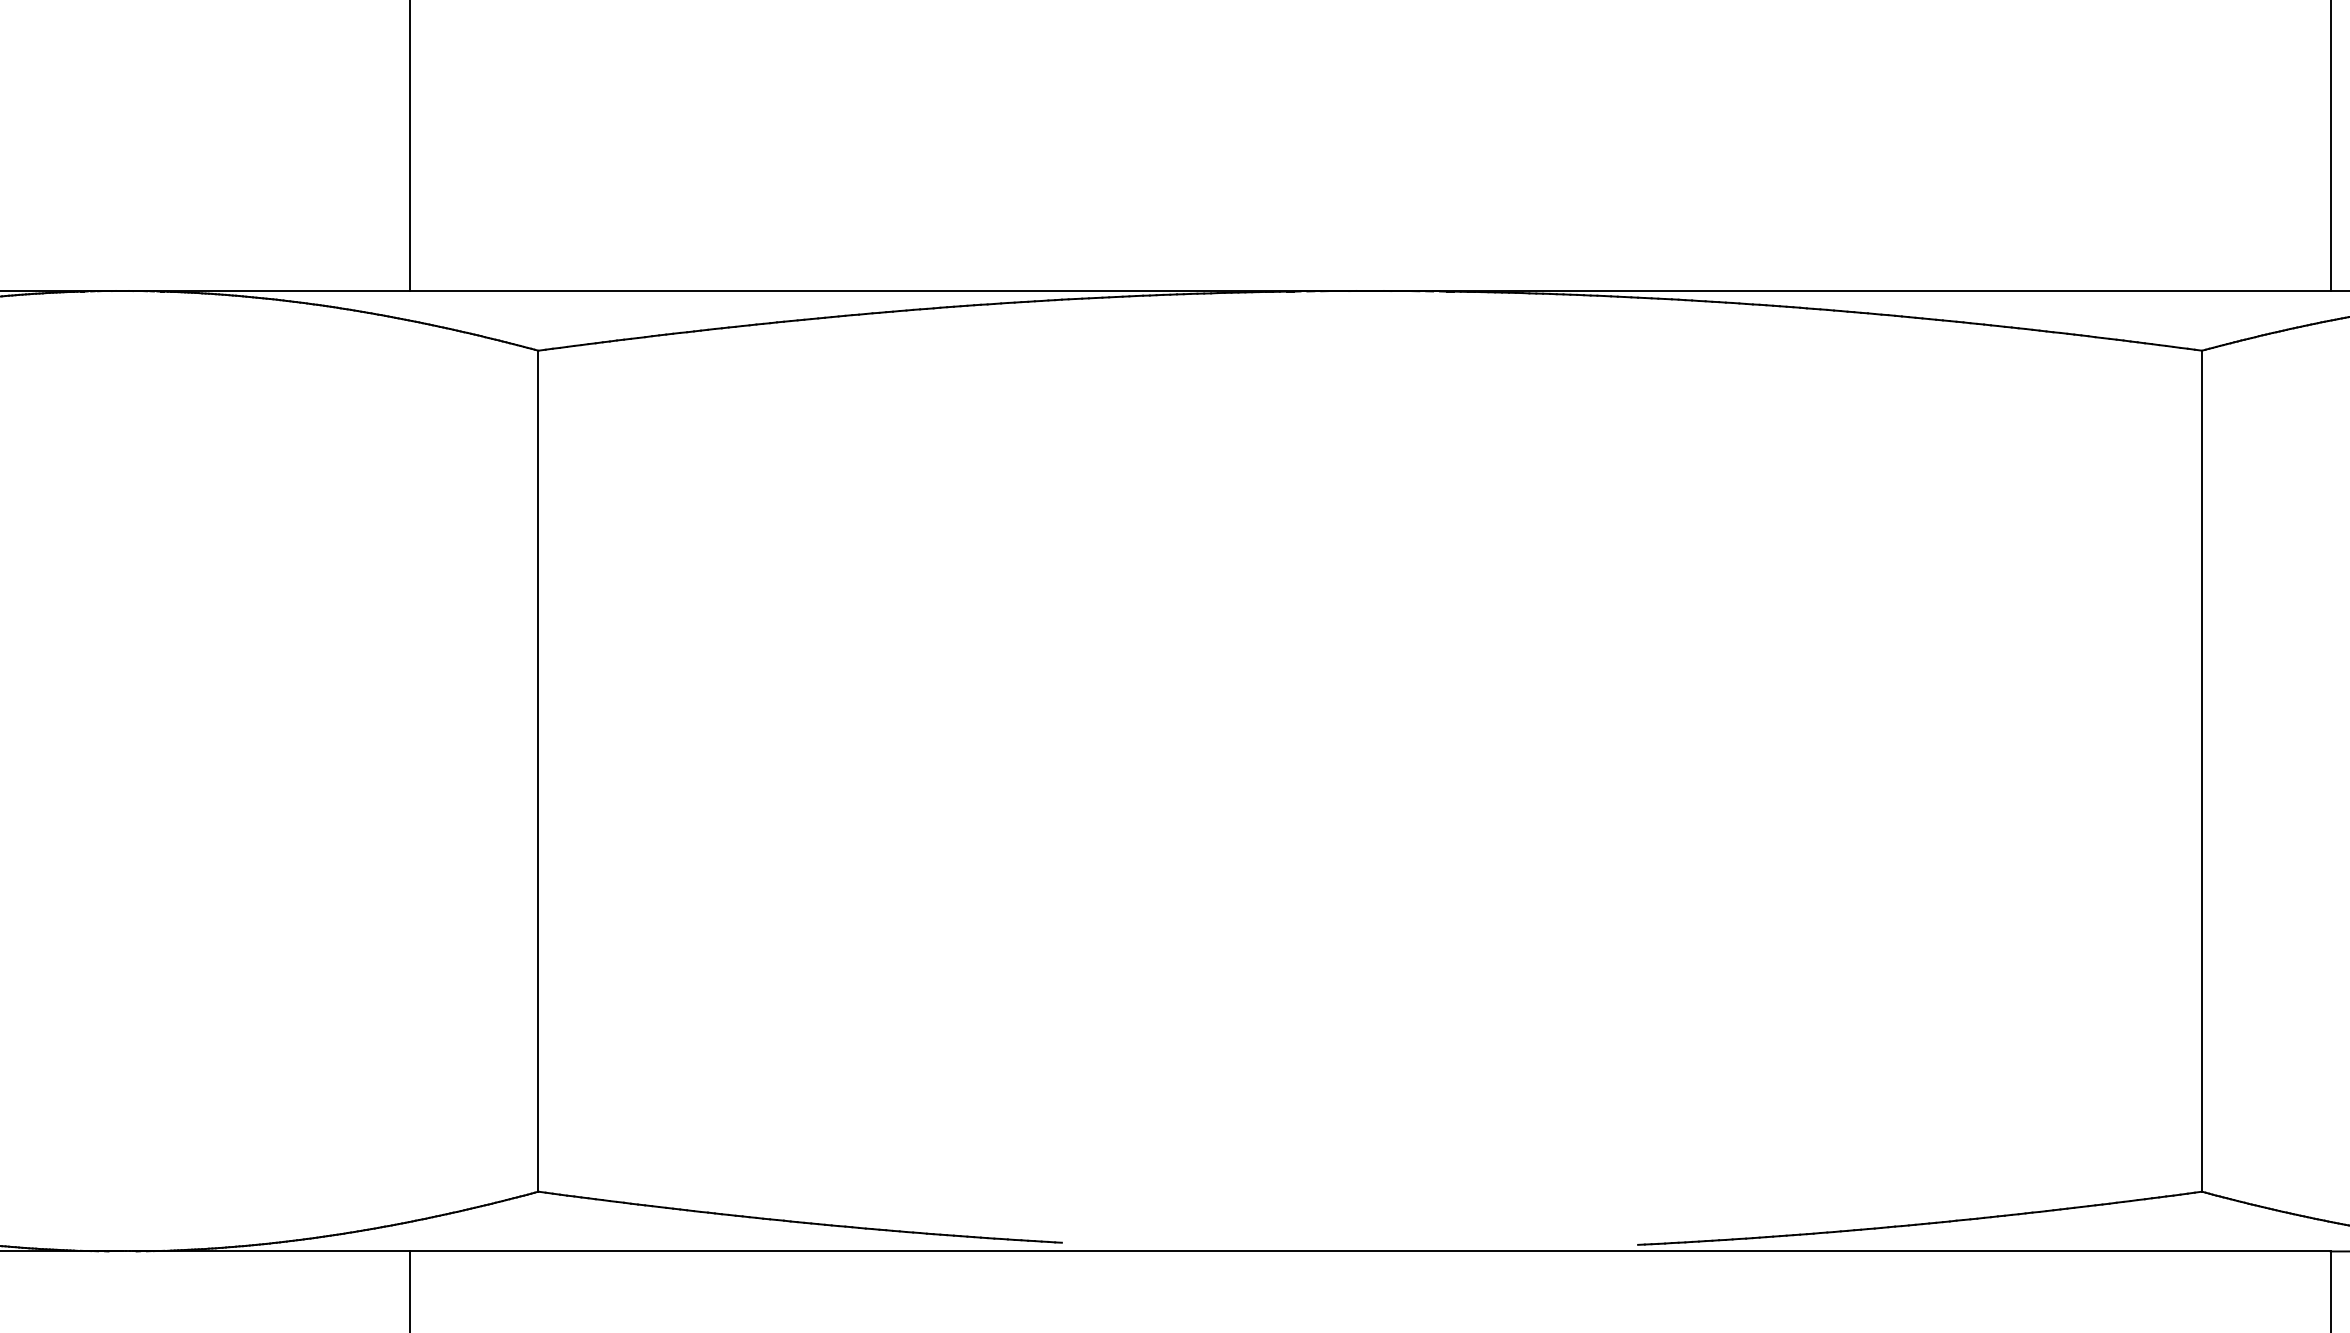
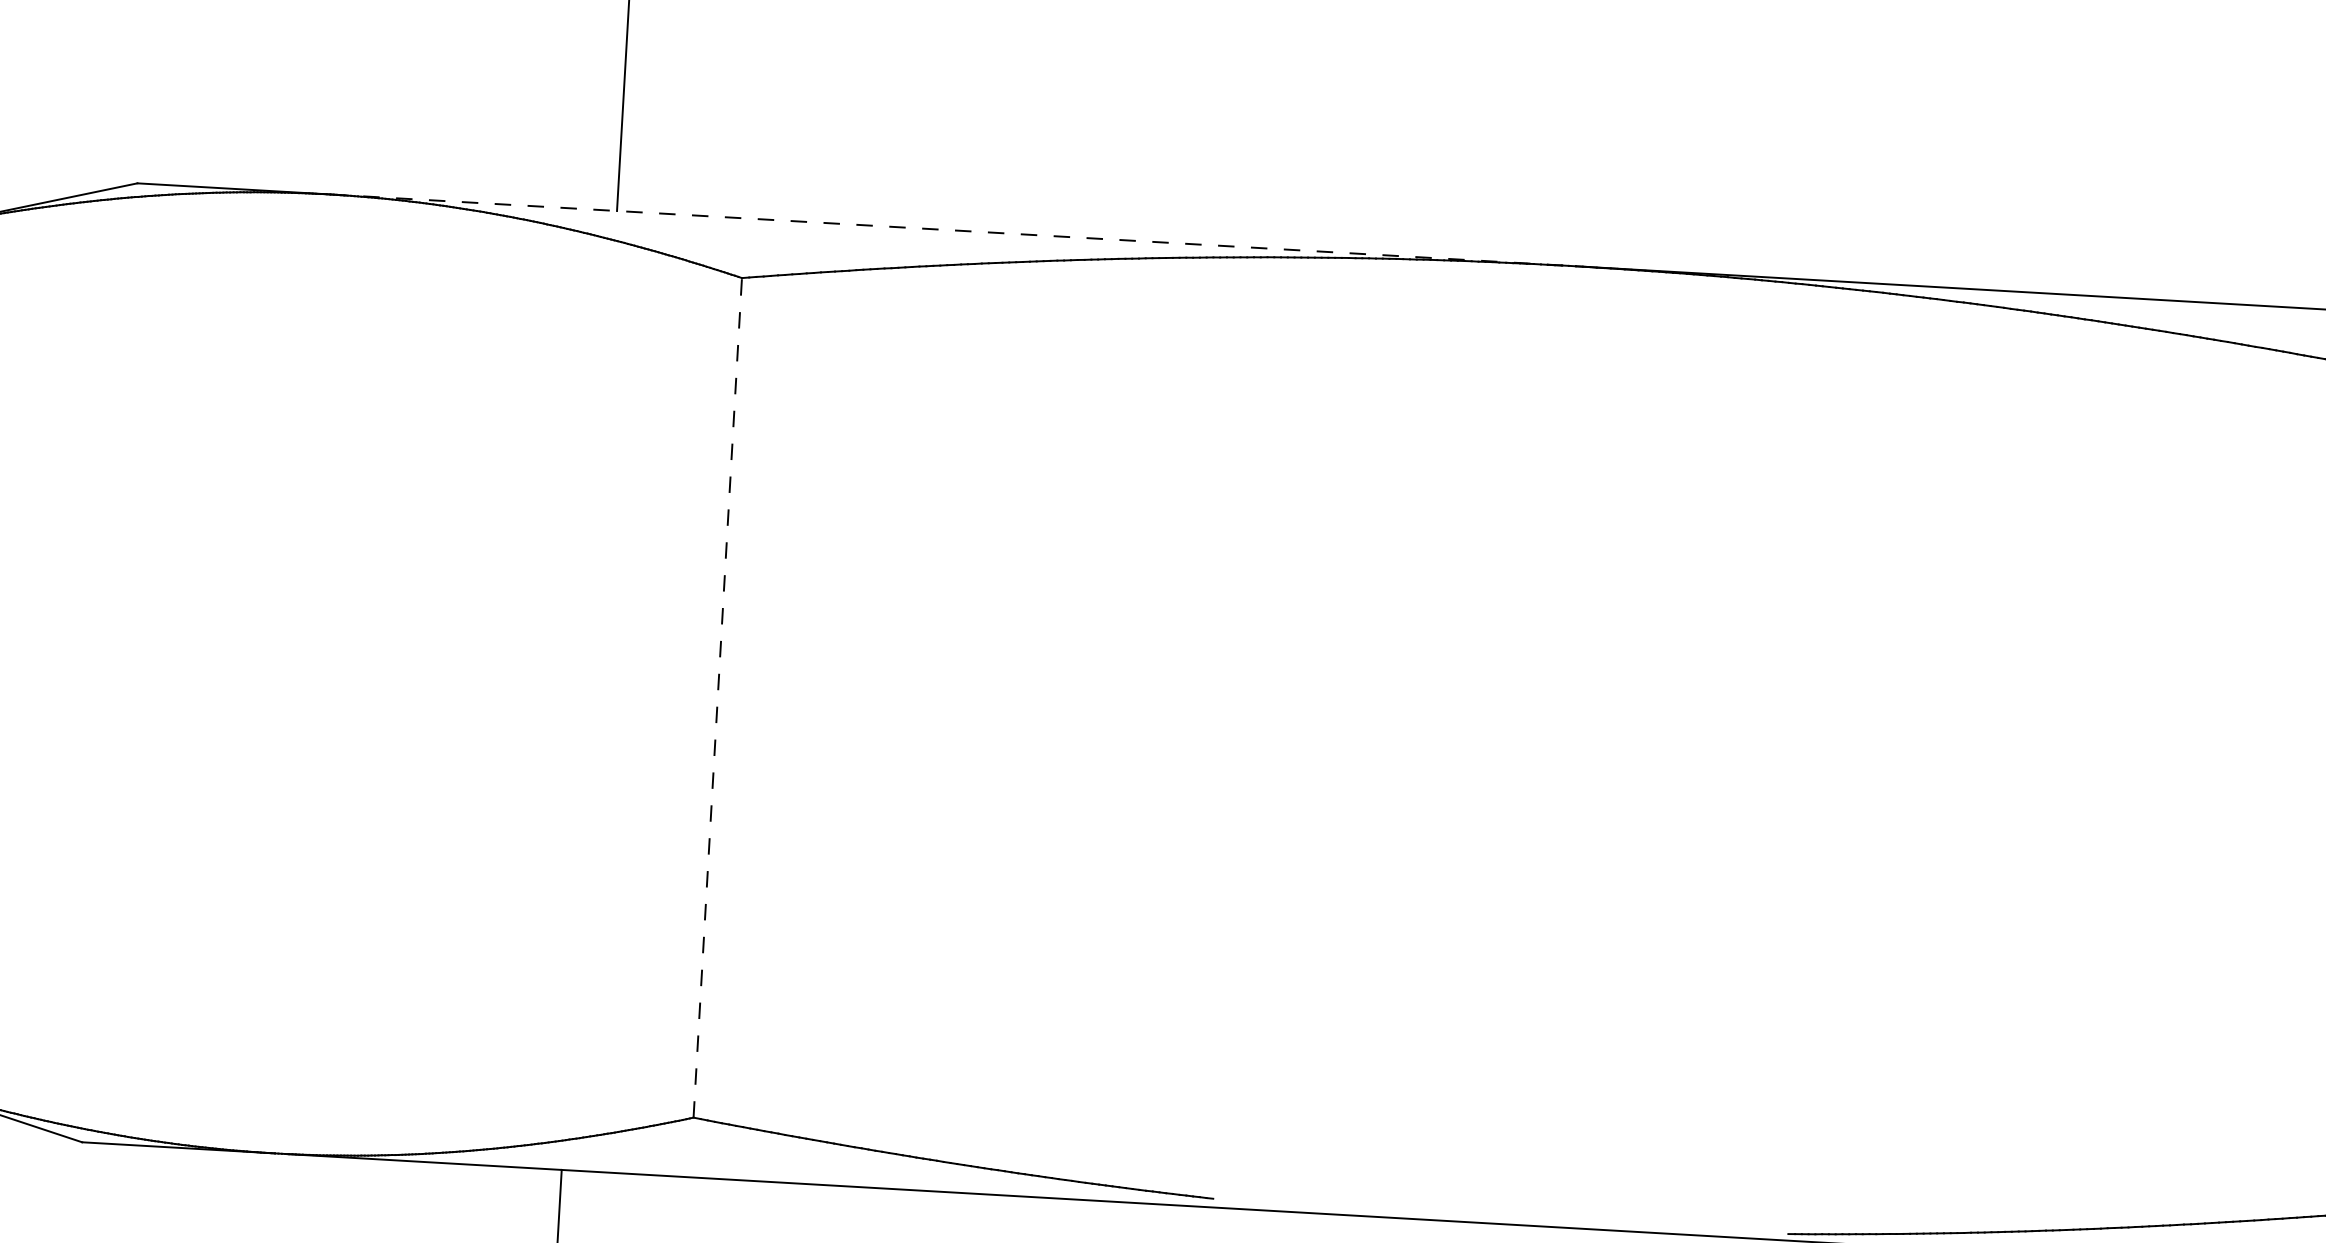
line: (746, 290) -> (953, 229), solid -> dashed
line: (538, 770) -> (717, 697), solid -> dashed

